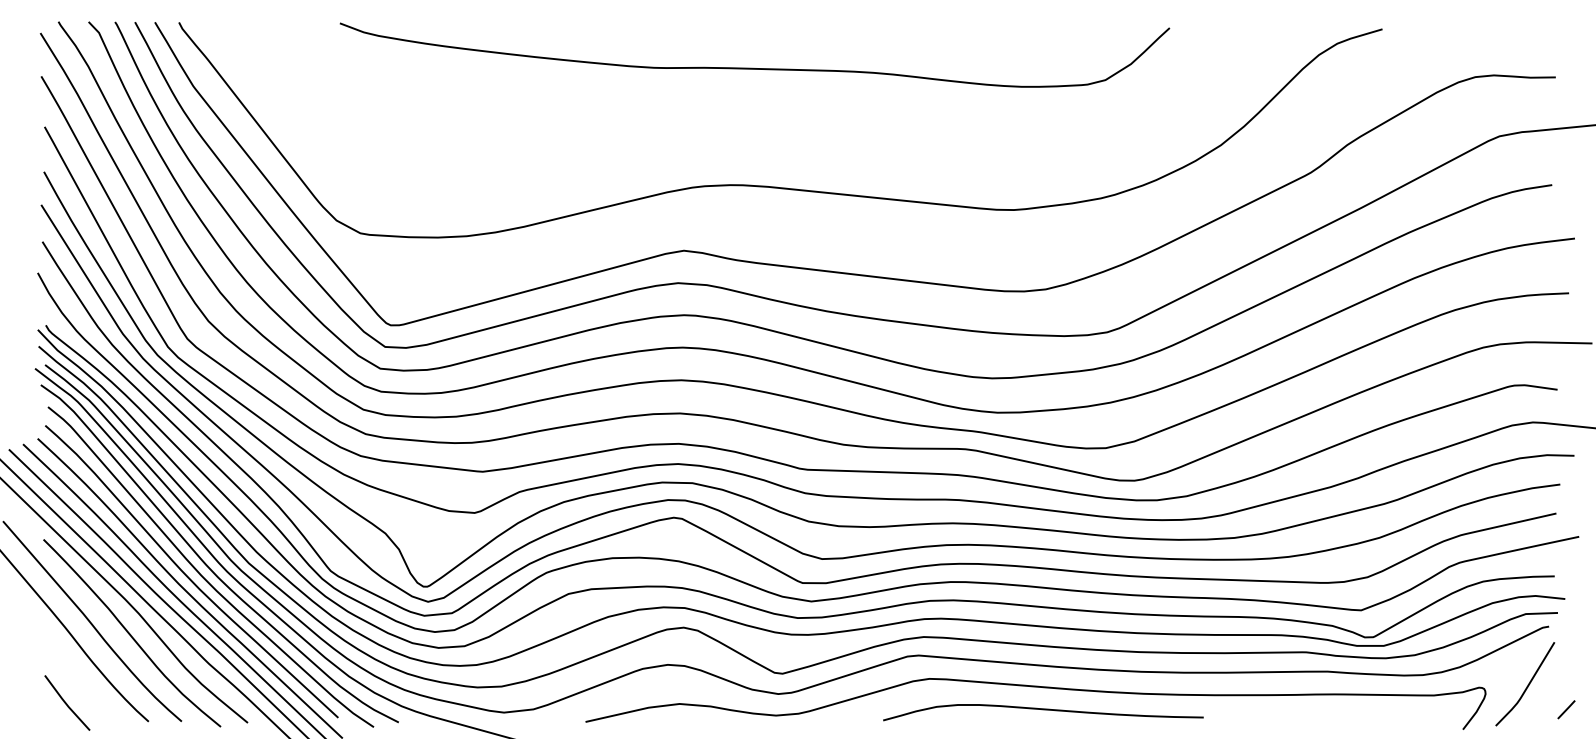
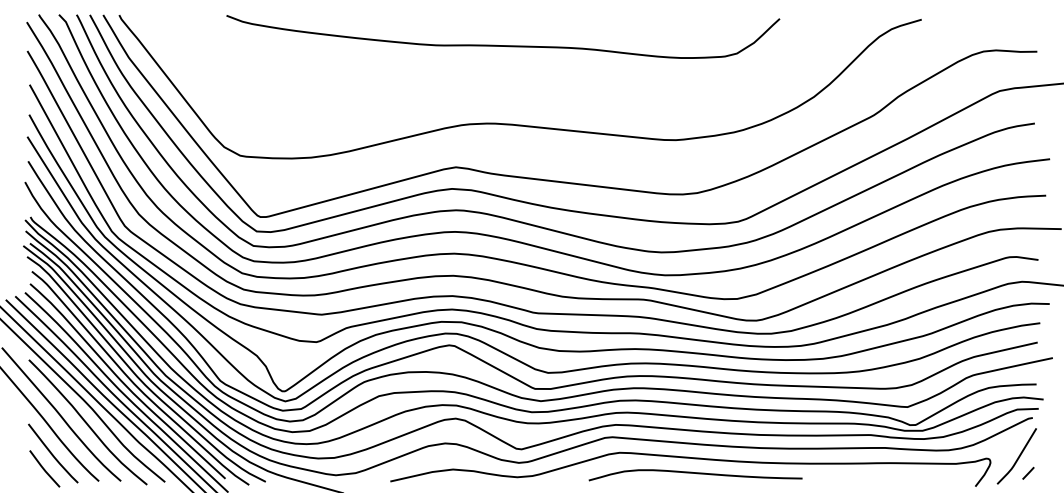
curve: (78, 679) -> (52, 453), added
line: (1566, 708) -> (1028, 472), moved

